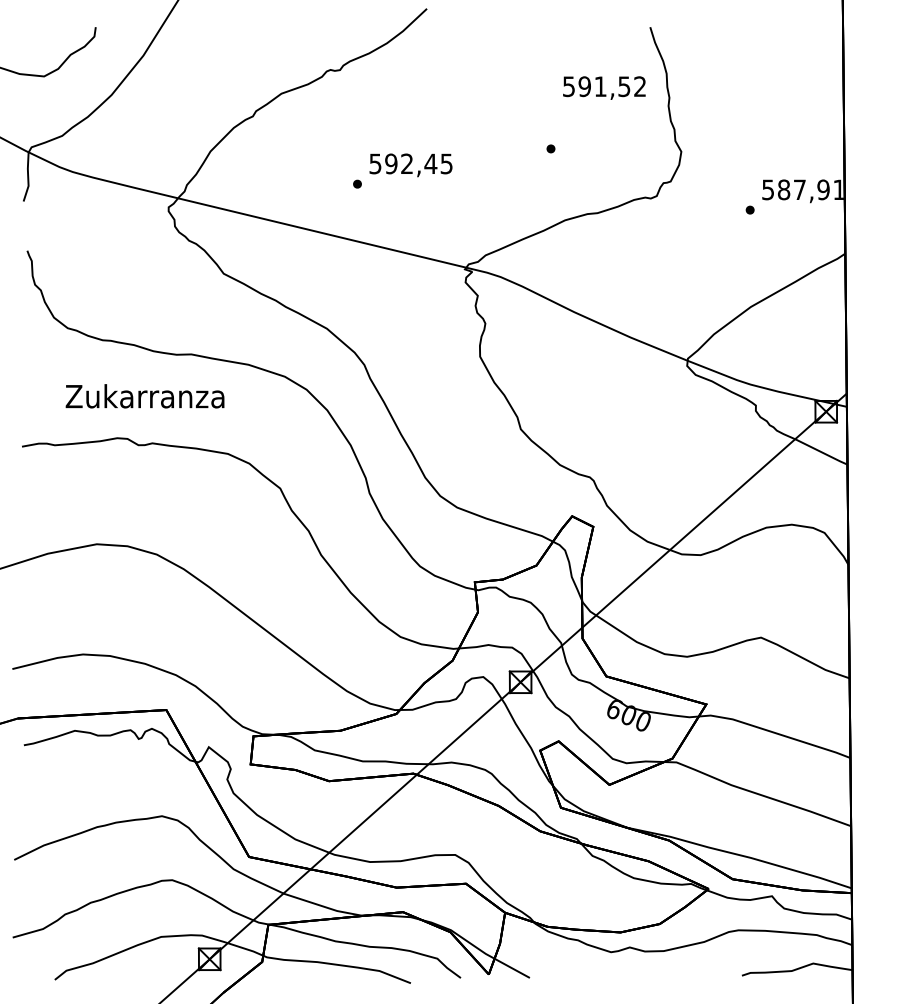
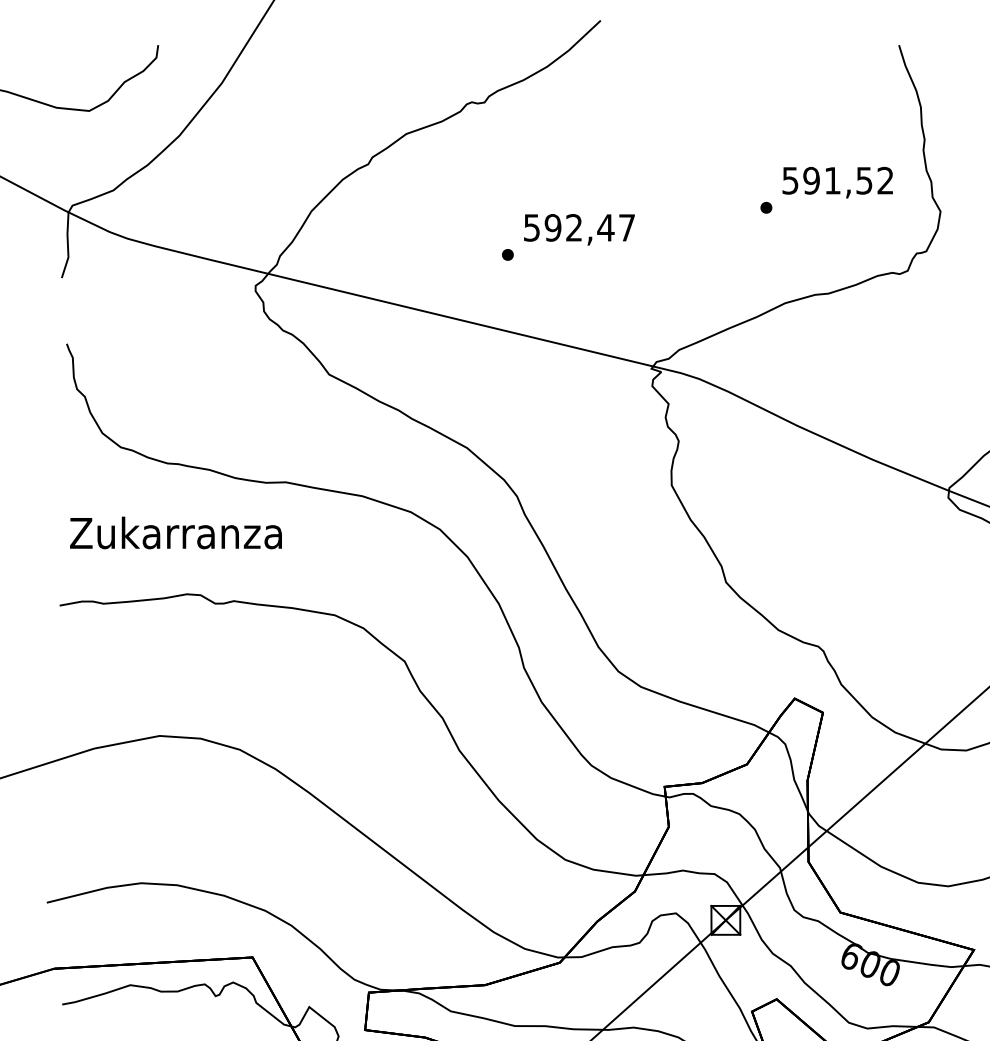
text: (604, 87) -> (837, 181), moved
text: (446, 163) -> (626, 227), 592,45 -> 592,47
text: (144, 396) -> (175, 533), moved

